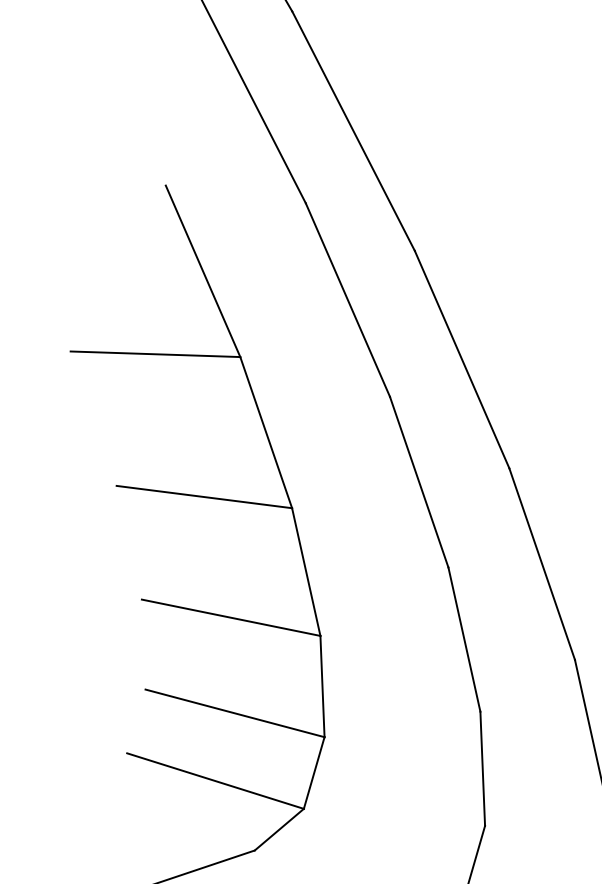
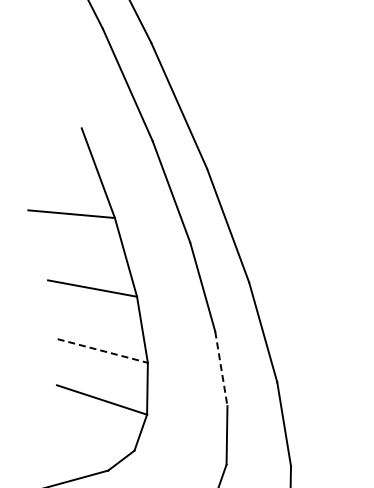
line: (230, 618) -> (102, 351), solid -> dashed
line: (464, 638) -> (221, 368), solid -> dashed
line: (214, 780) -> (89, 433), removed

